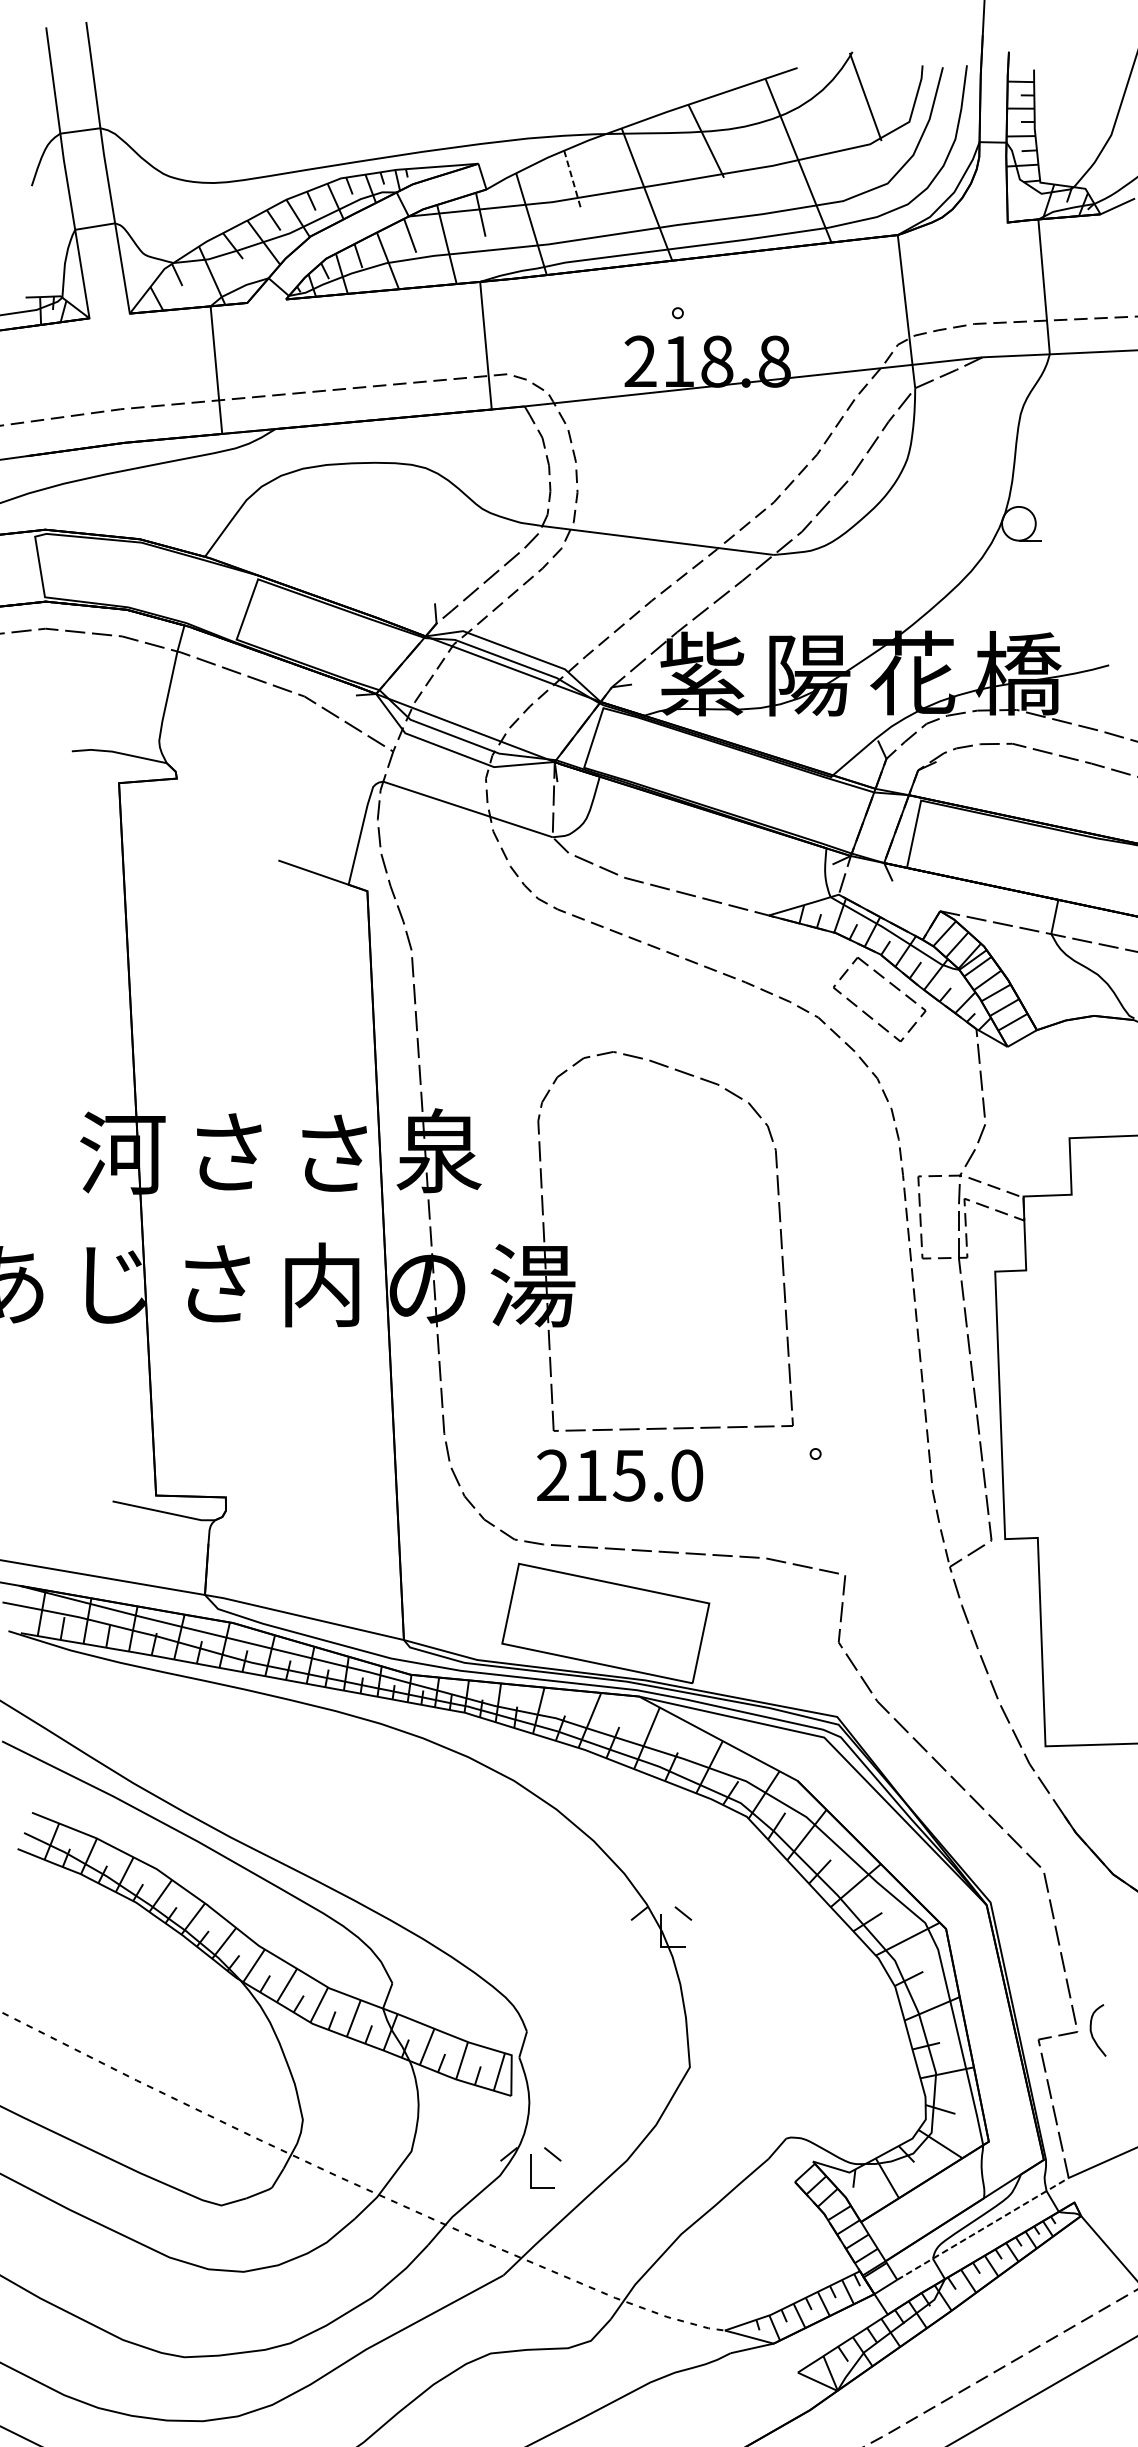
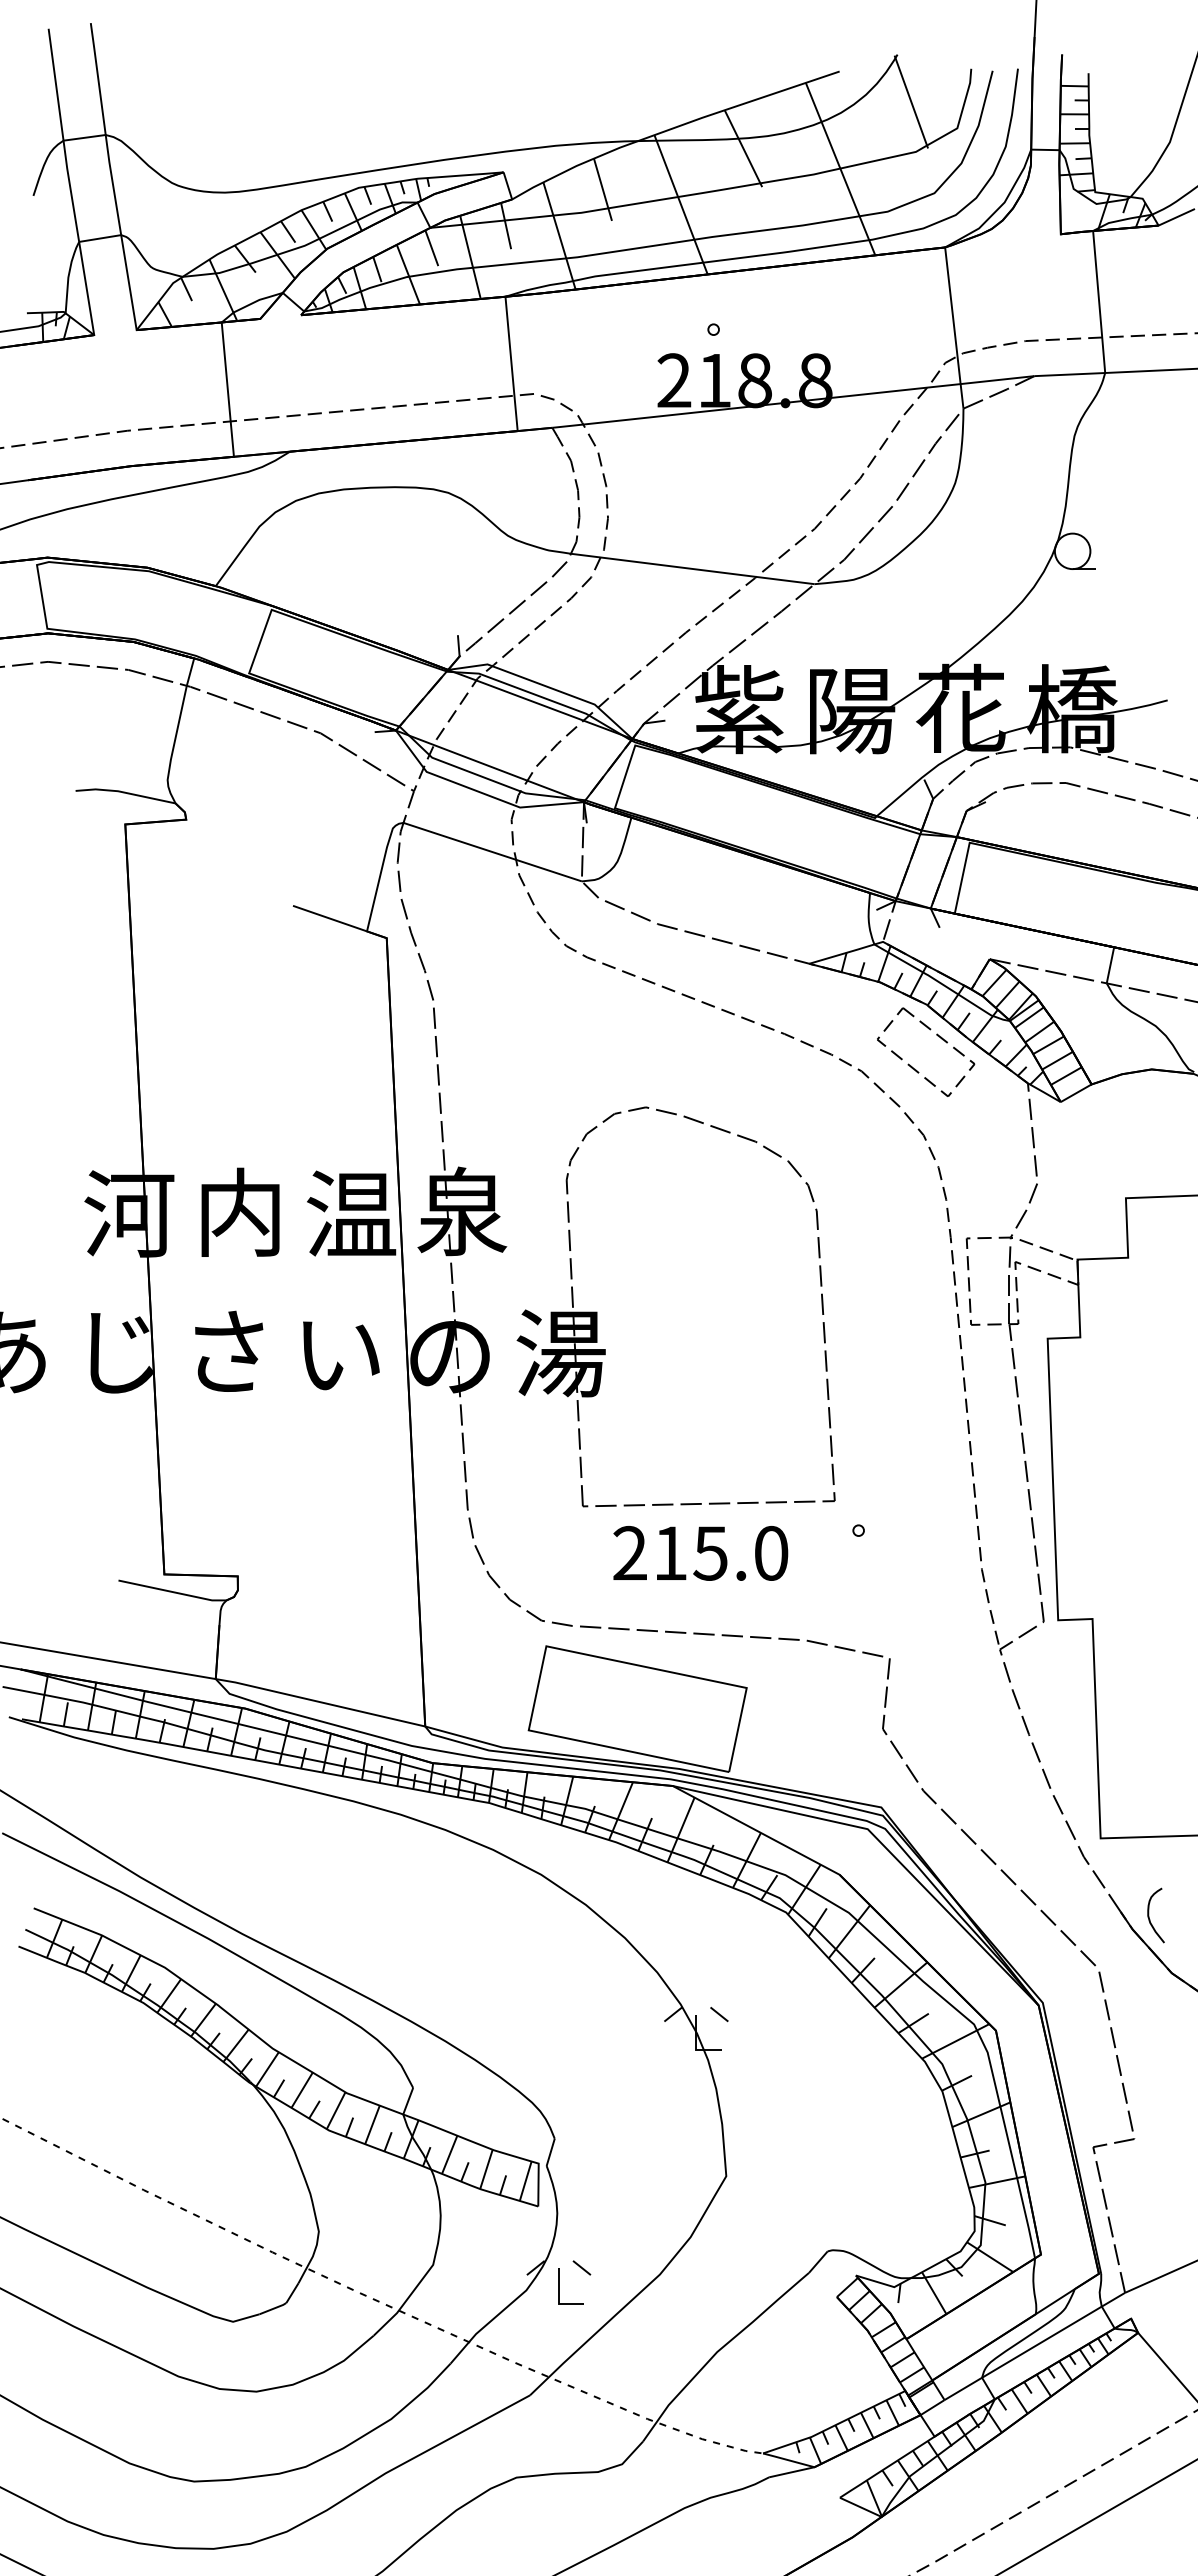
line: (573, 180) -> (603, 190), dashed -> solid
text: (228, 1150) -> (240, 1211), さ -> 内
text: (333, 1152) -> (351, 1213), さ -> 温
text: (322, 1284) -> (339, 1352), 内 -> い
text: (619, 1475) -> (700, 1553), moved
curve: (1091, 2030) -> (1149, 1915), moved
line: (983, 2228) -> (1035, 2346), dashed -> solid

